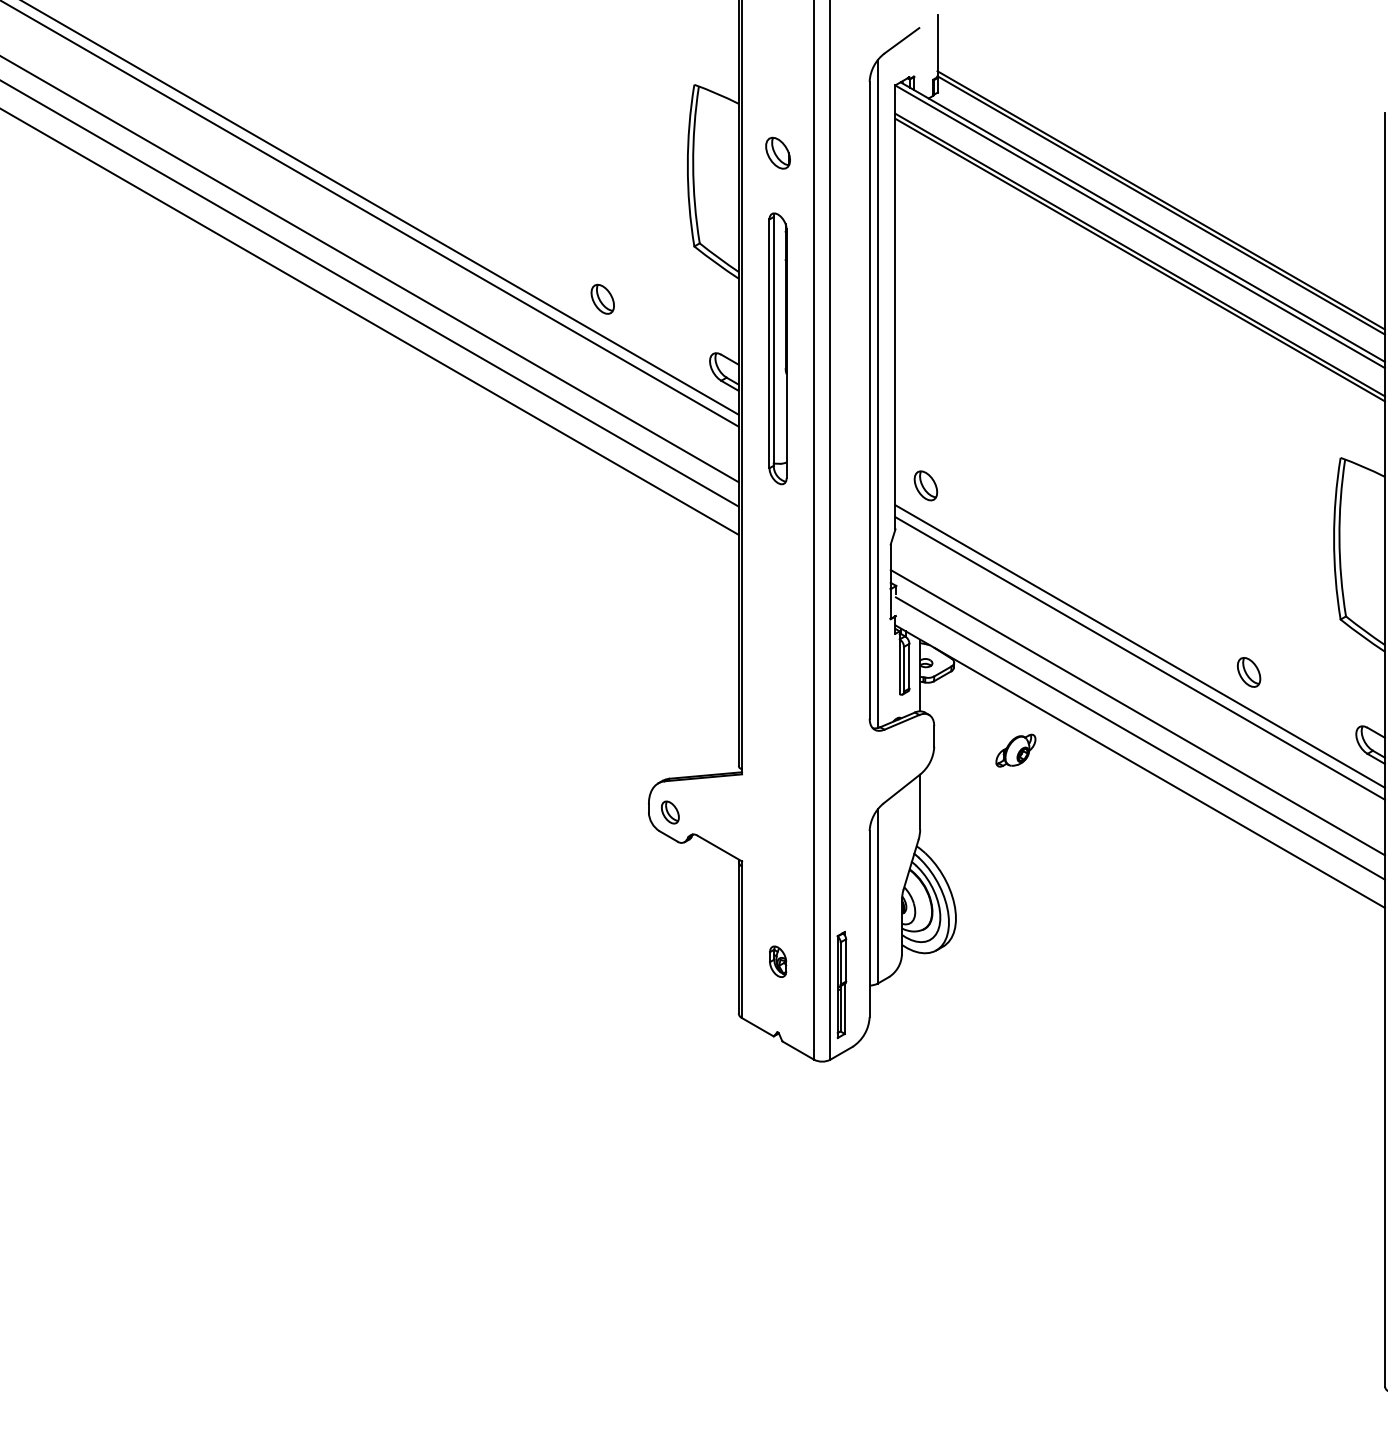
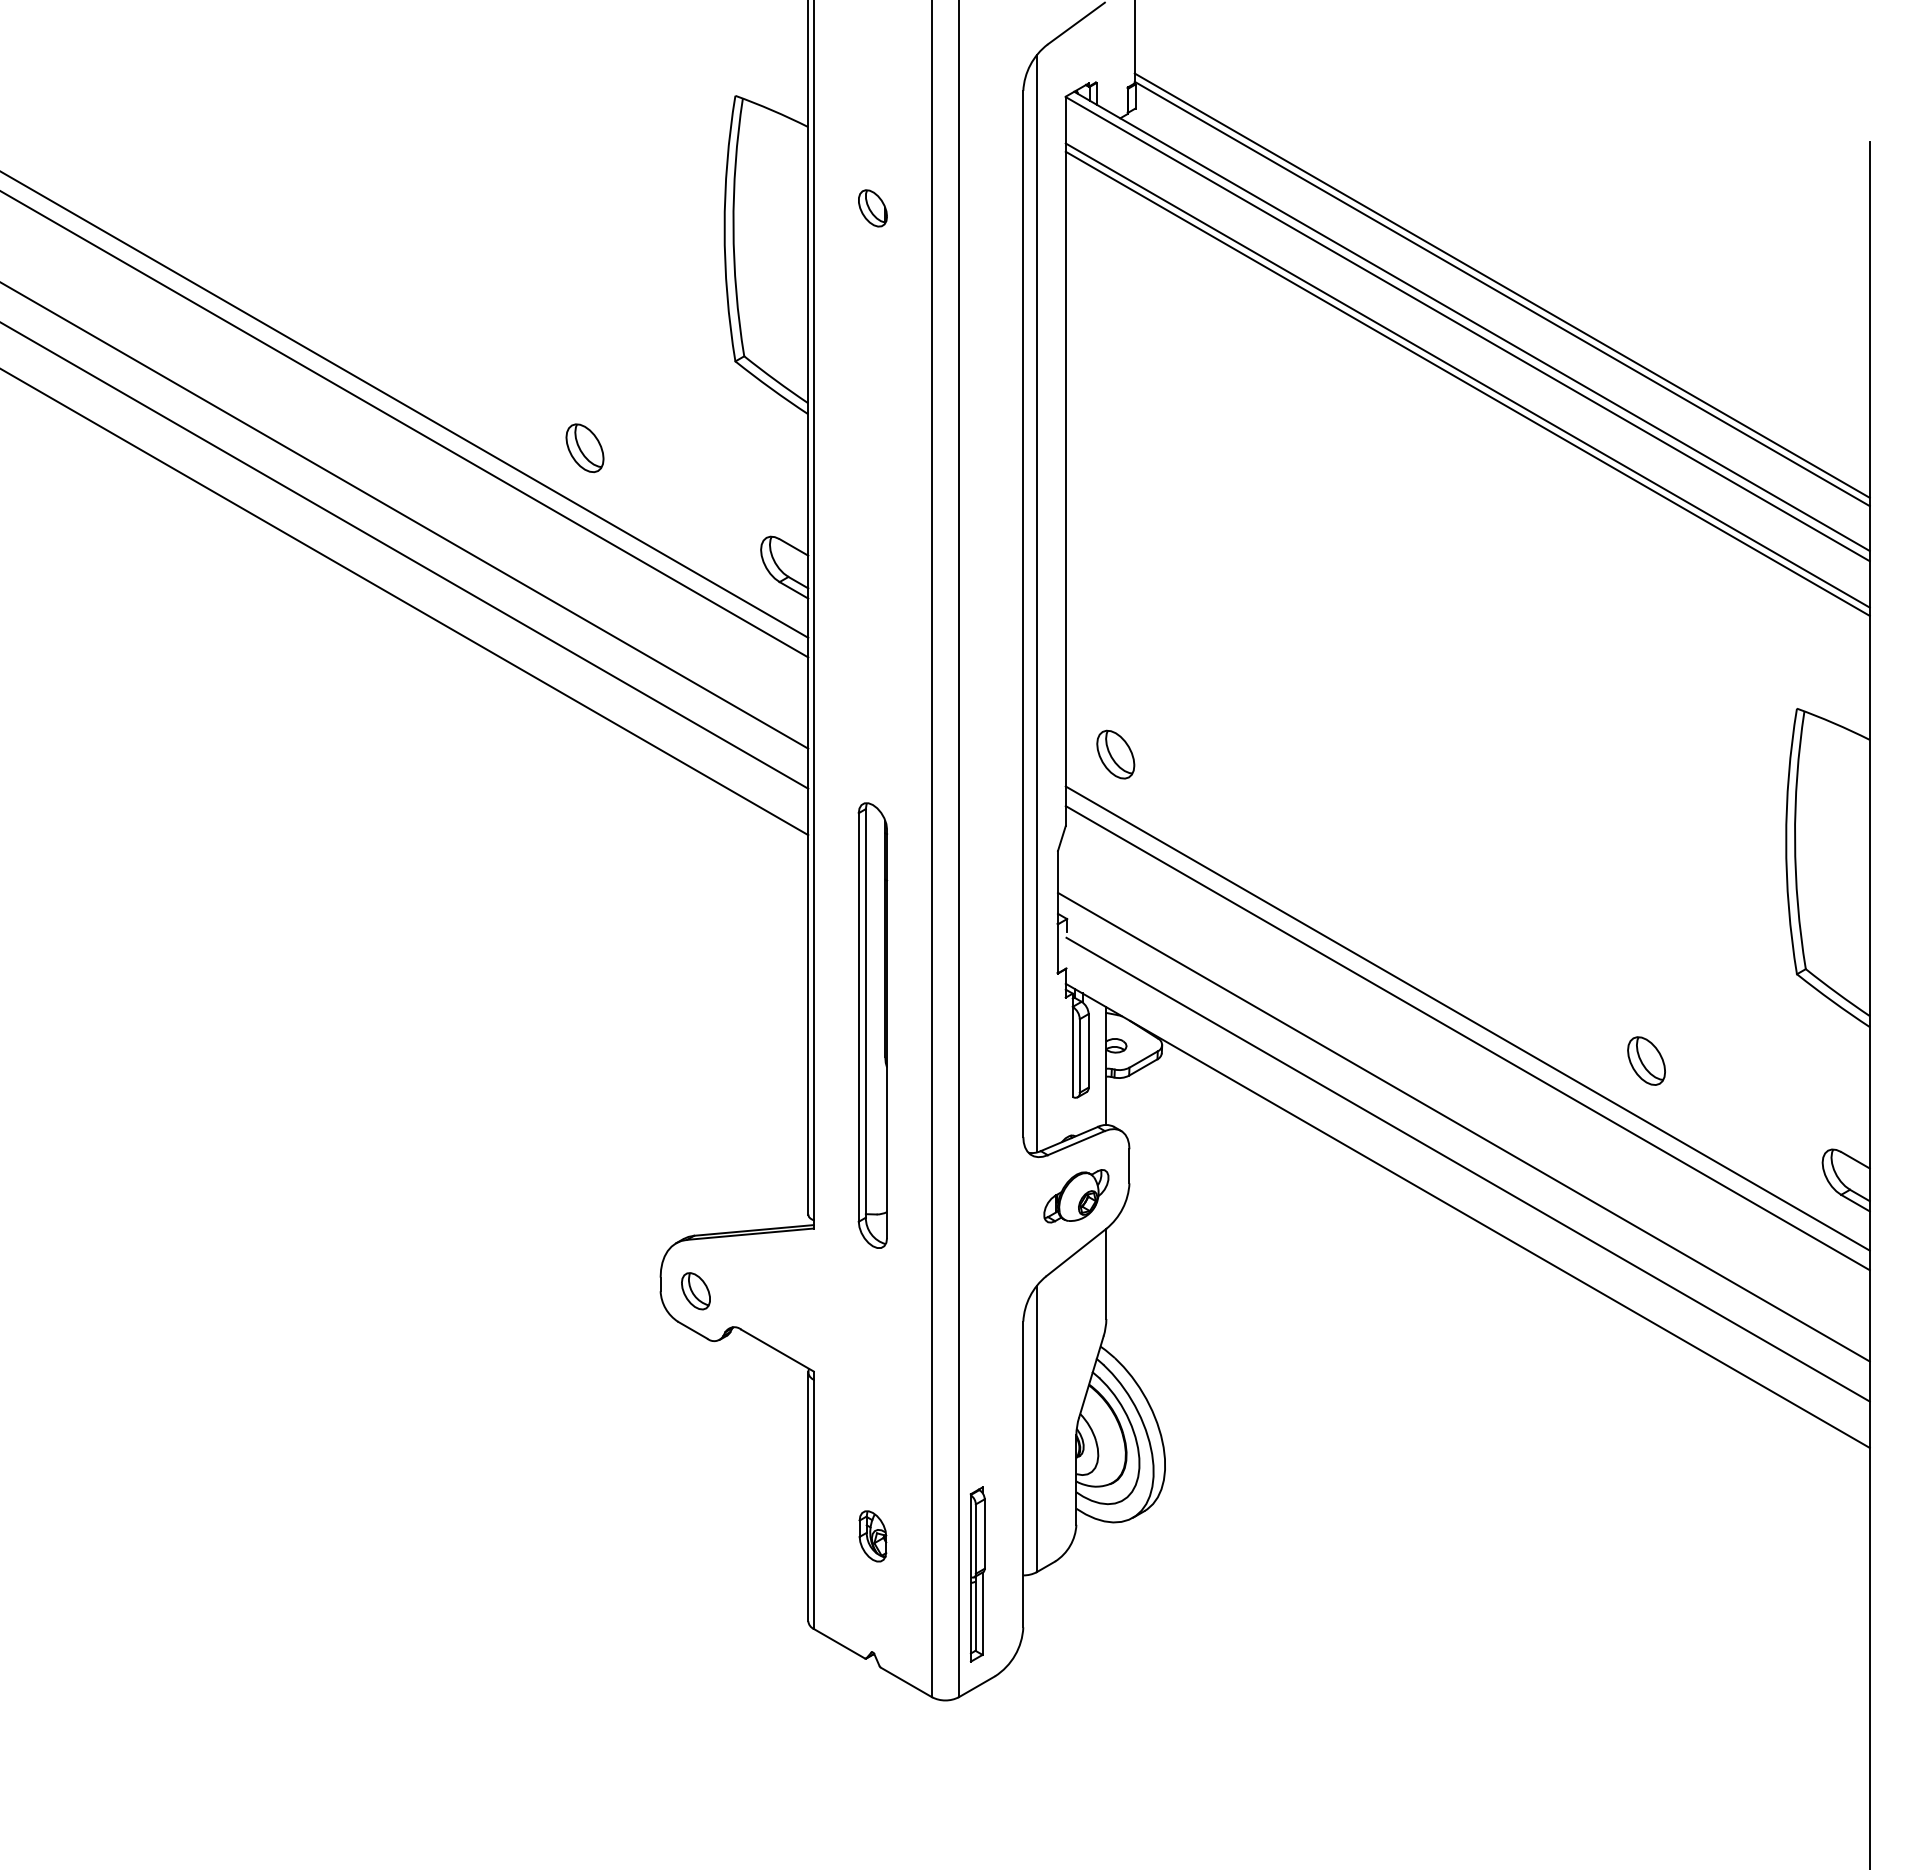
part: (777, 153) -> (871, 208), size x0.71
part: (777, 348) -> (871, 1025), moved
part: (1015, 750) -> (1075, 1195), moved

